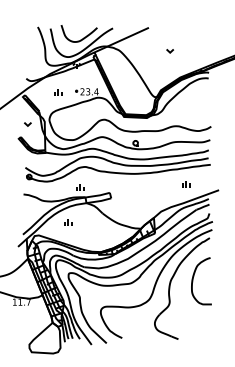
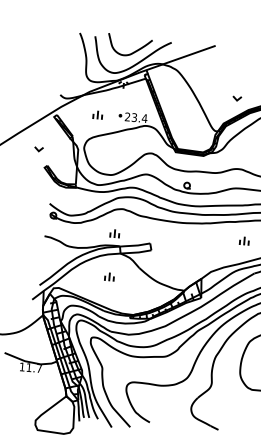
part: (169, 51) -> (236, 99), moved
part: (27, 124) -> (38, 149), moved
part: (68, 222) -> (109, 276), moved

